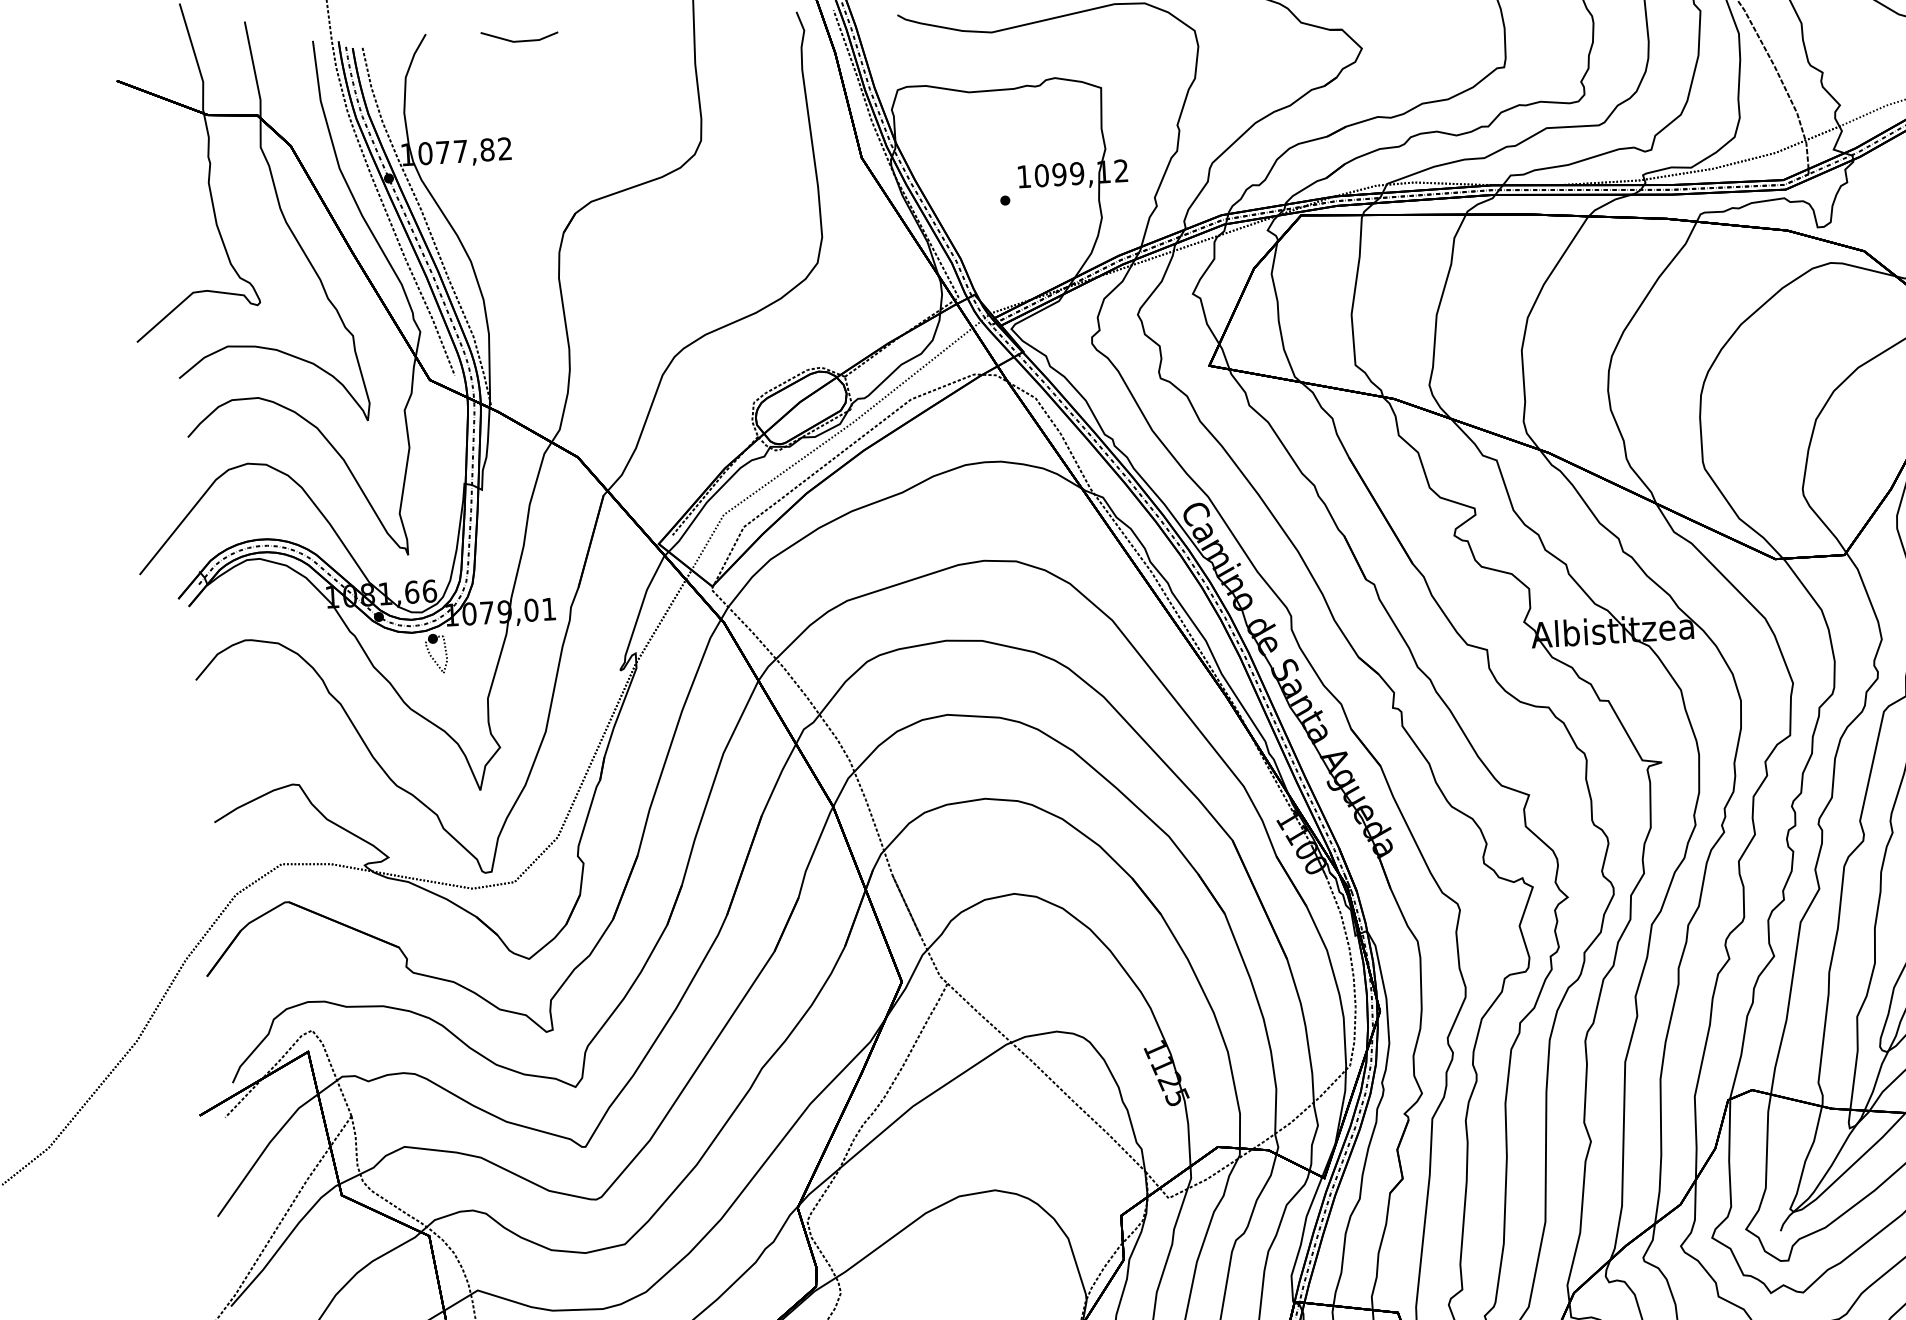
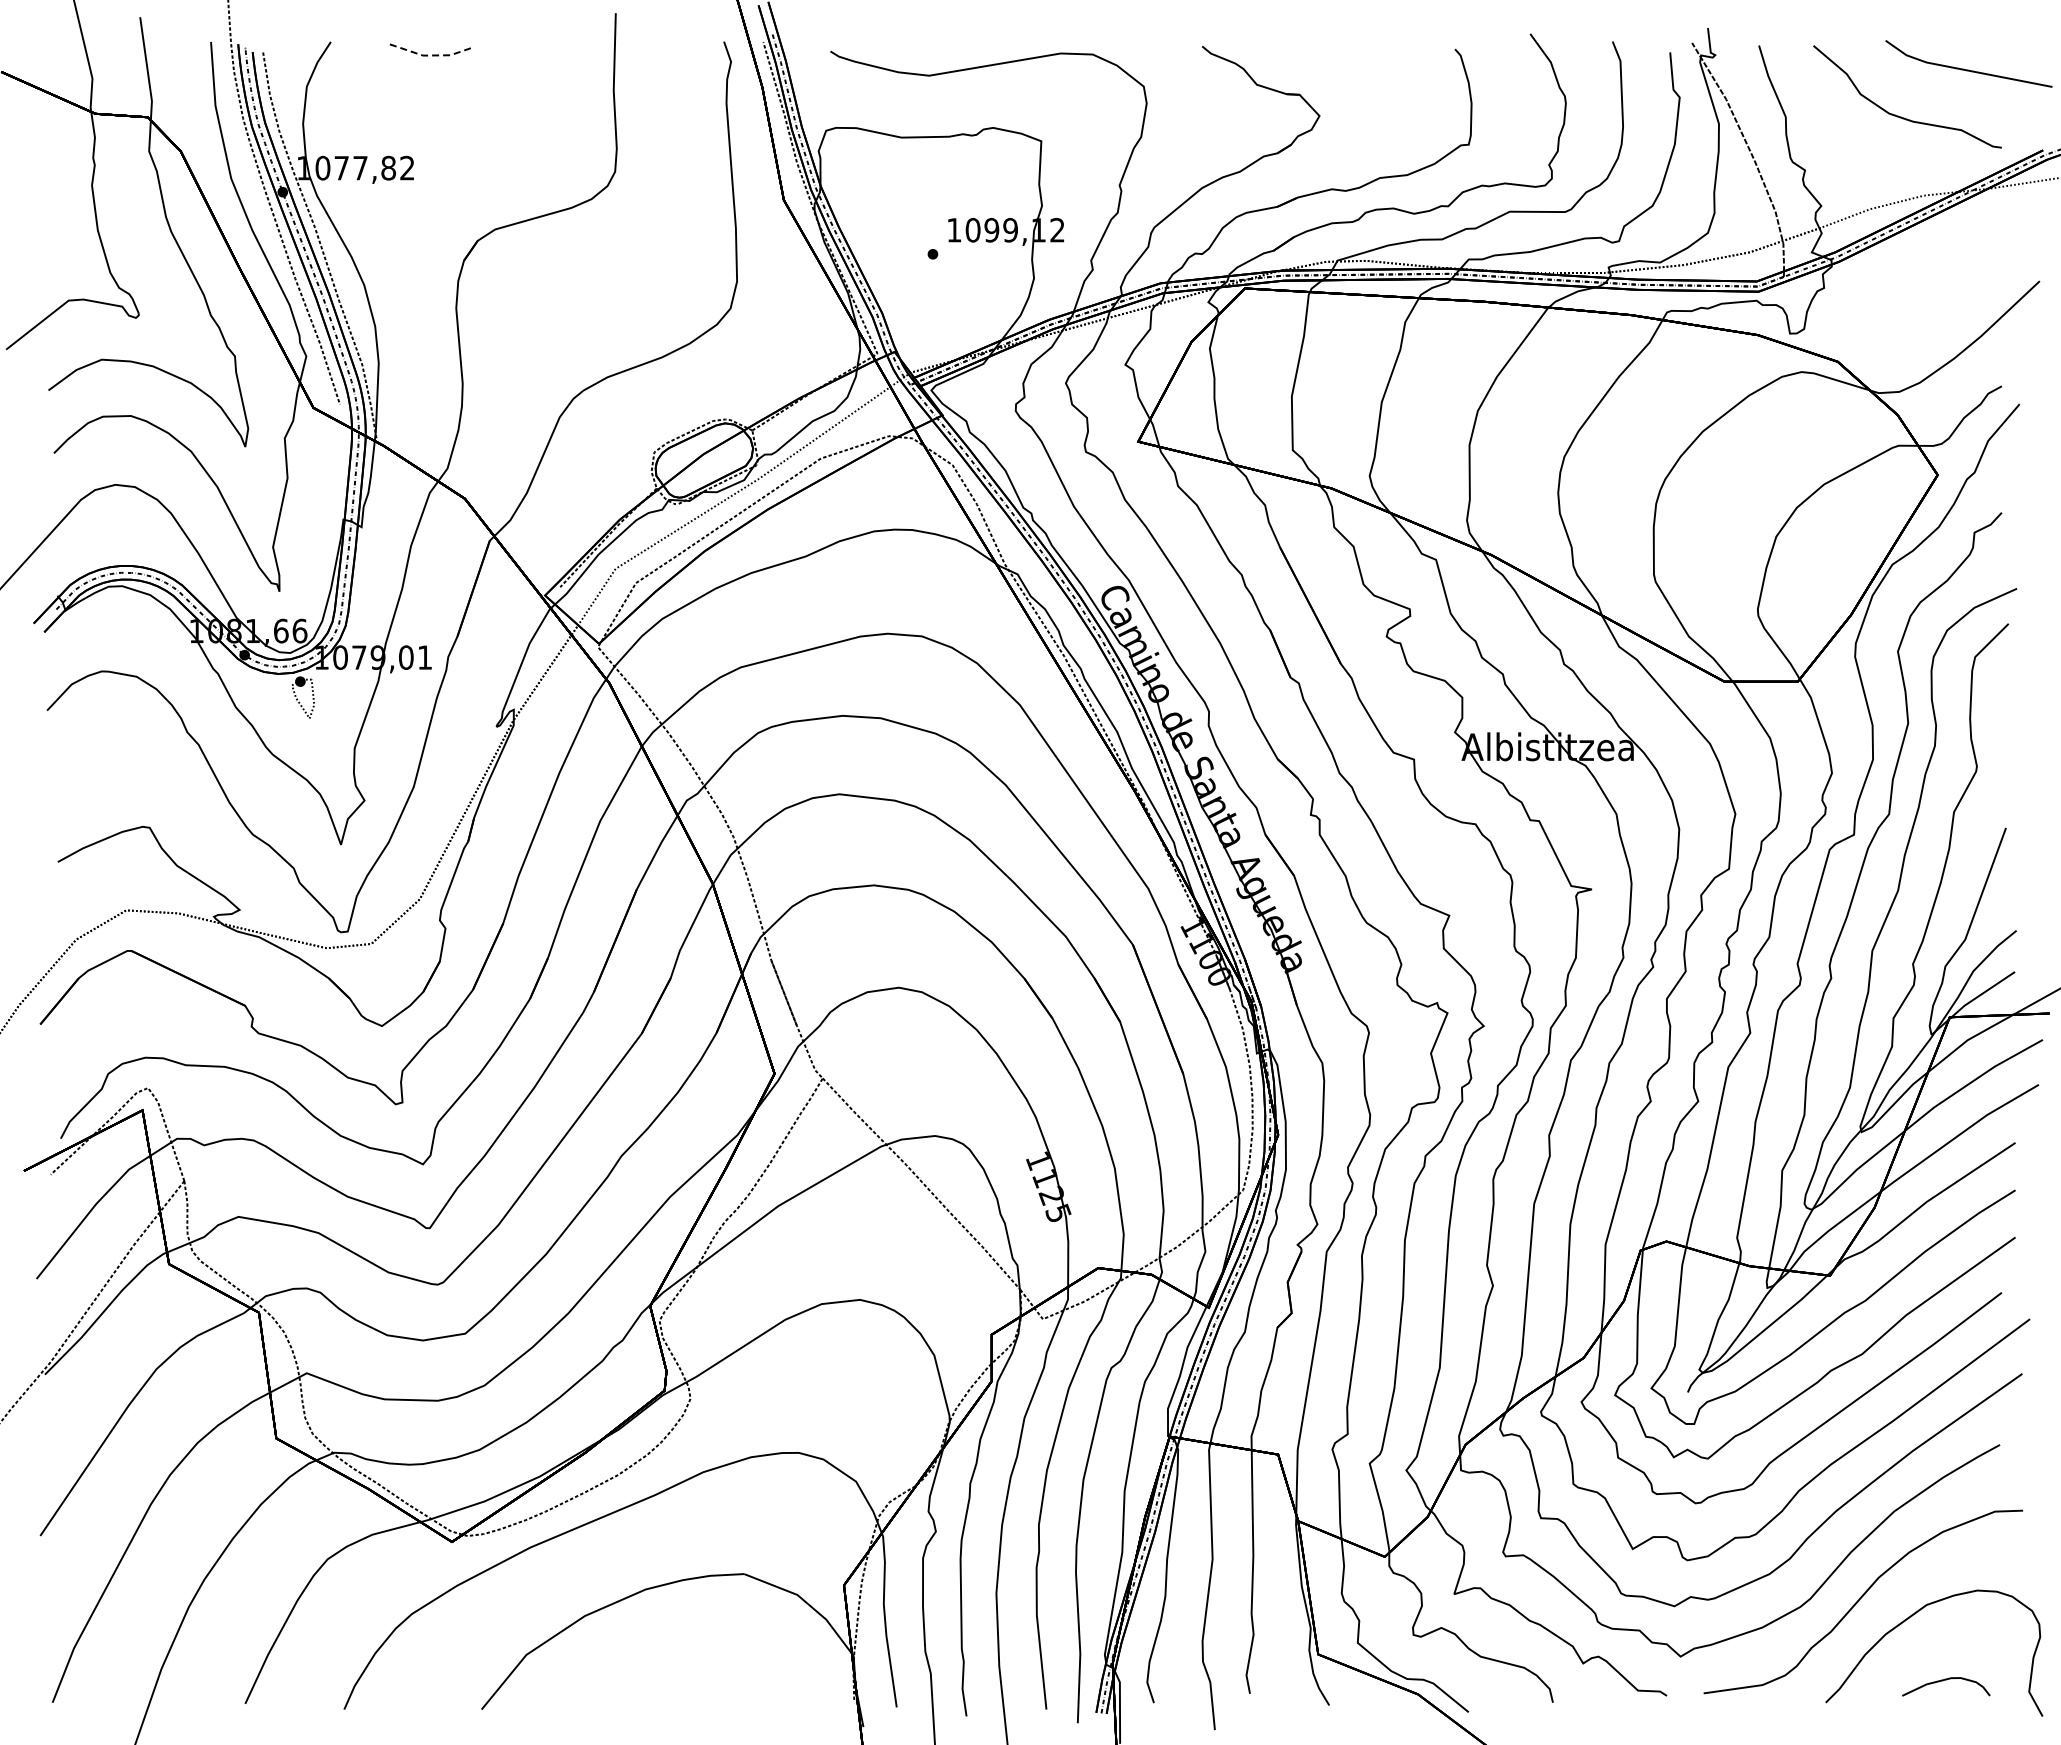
line: (518, 41) -> (428, 55), solid -> dashed

